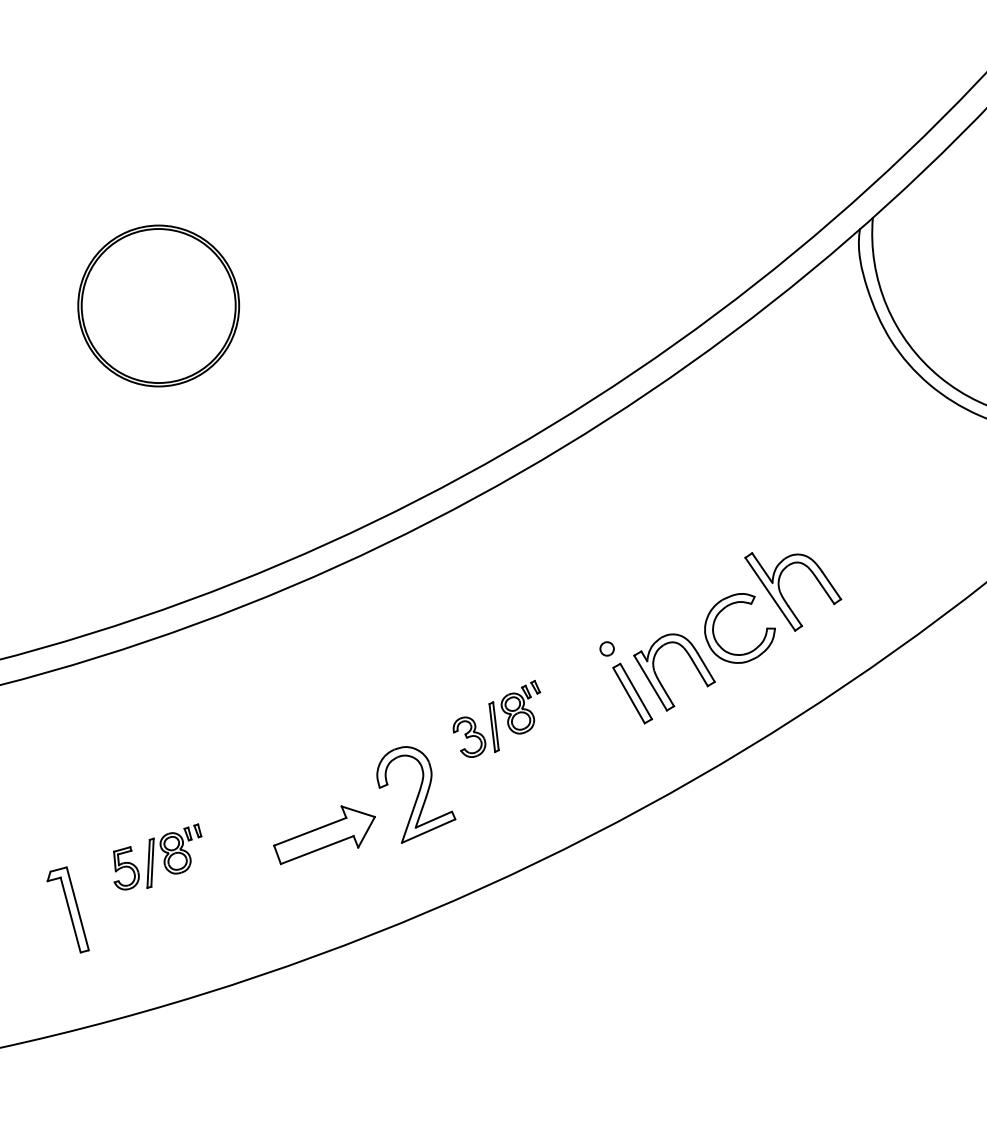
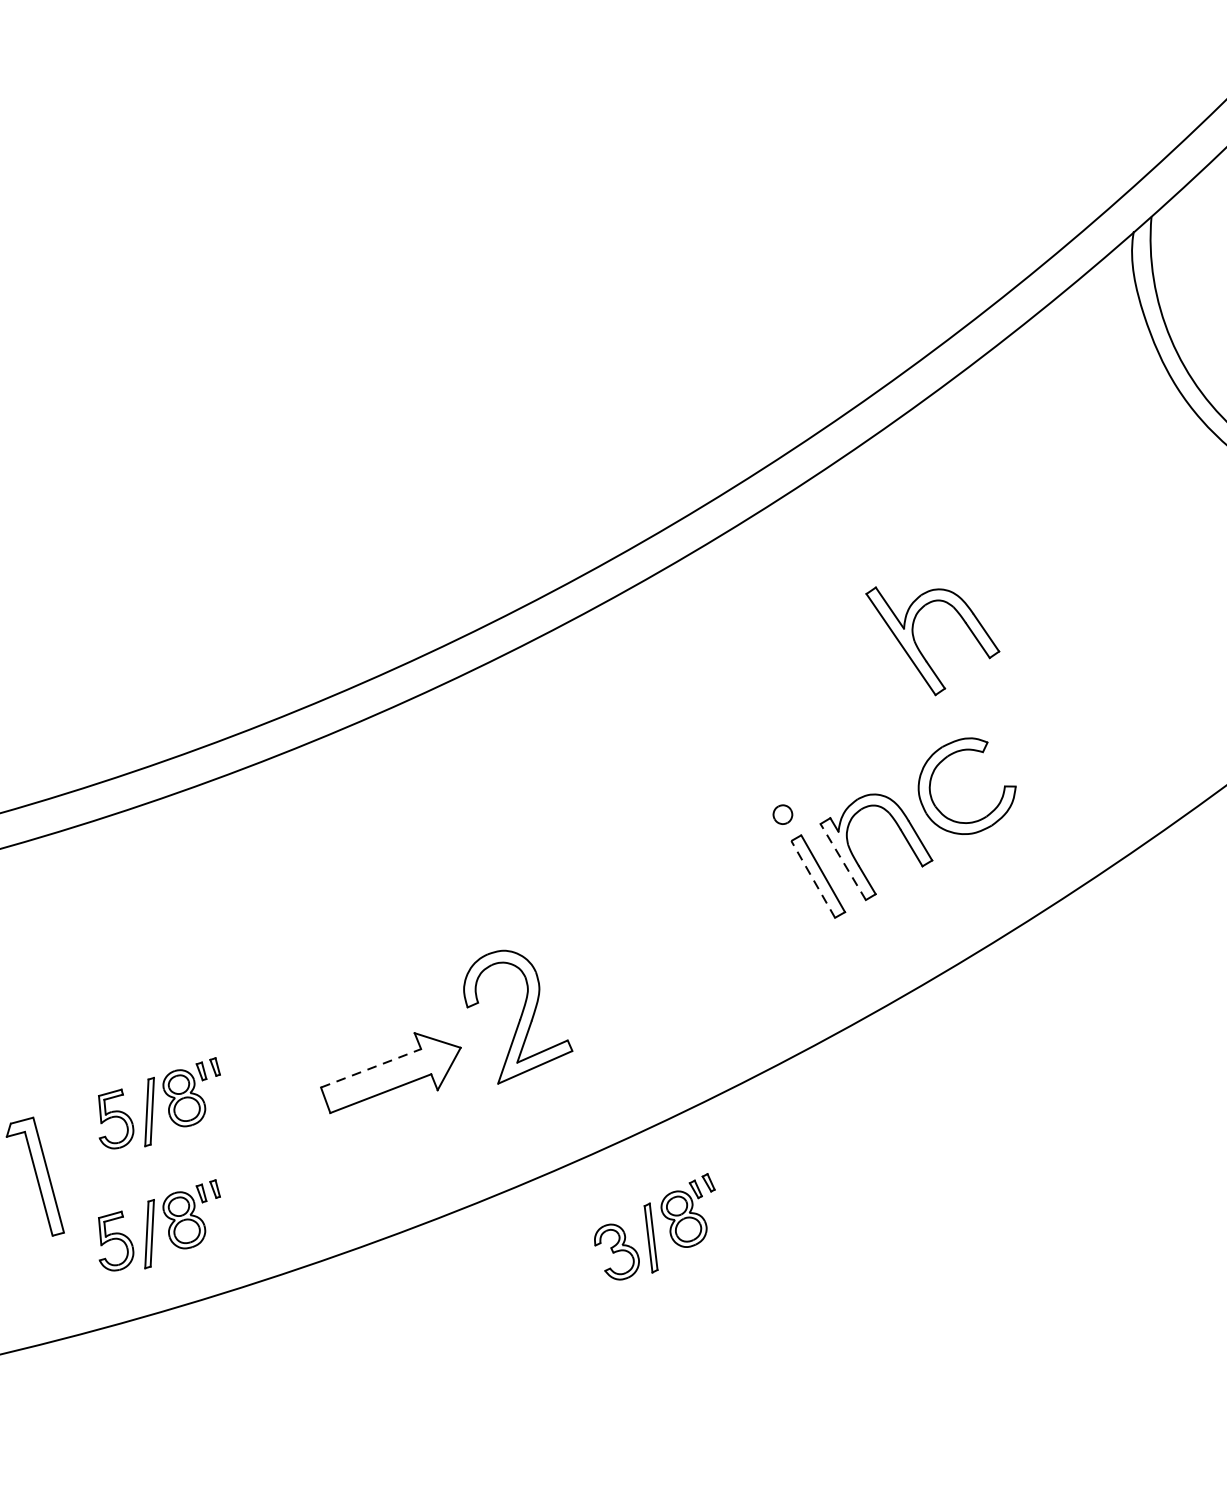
part: (158, 305) -> (160, 338), removed
part: (783, 596) -> (919, 647), moved
line: (650, 683) -> (843, 862), solid -> dashed
line: (629, 695) -> (813, 879), solid -> dashed
part: (496, 718) -> (654, 1226), moved
line: (310, 831) -> (371, 1067), solid -> dashed
part: (157, 944) -> (159, 1224), added

